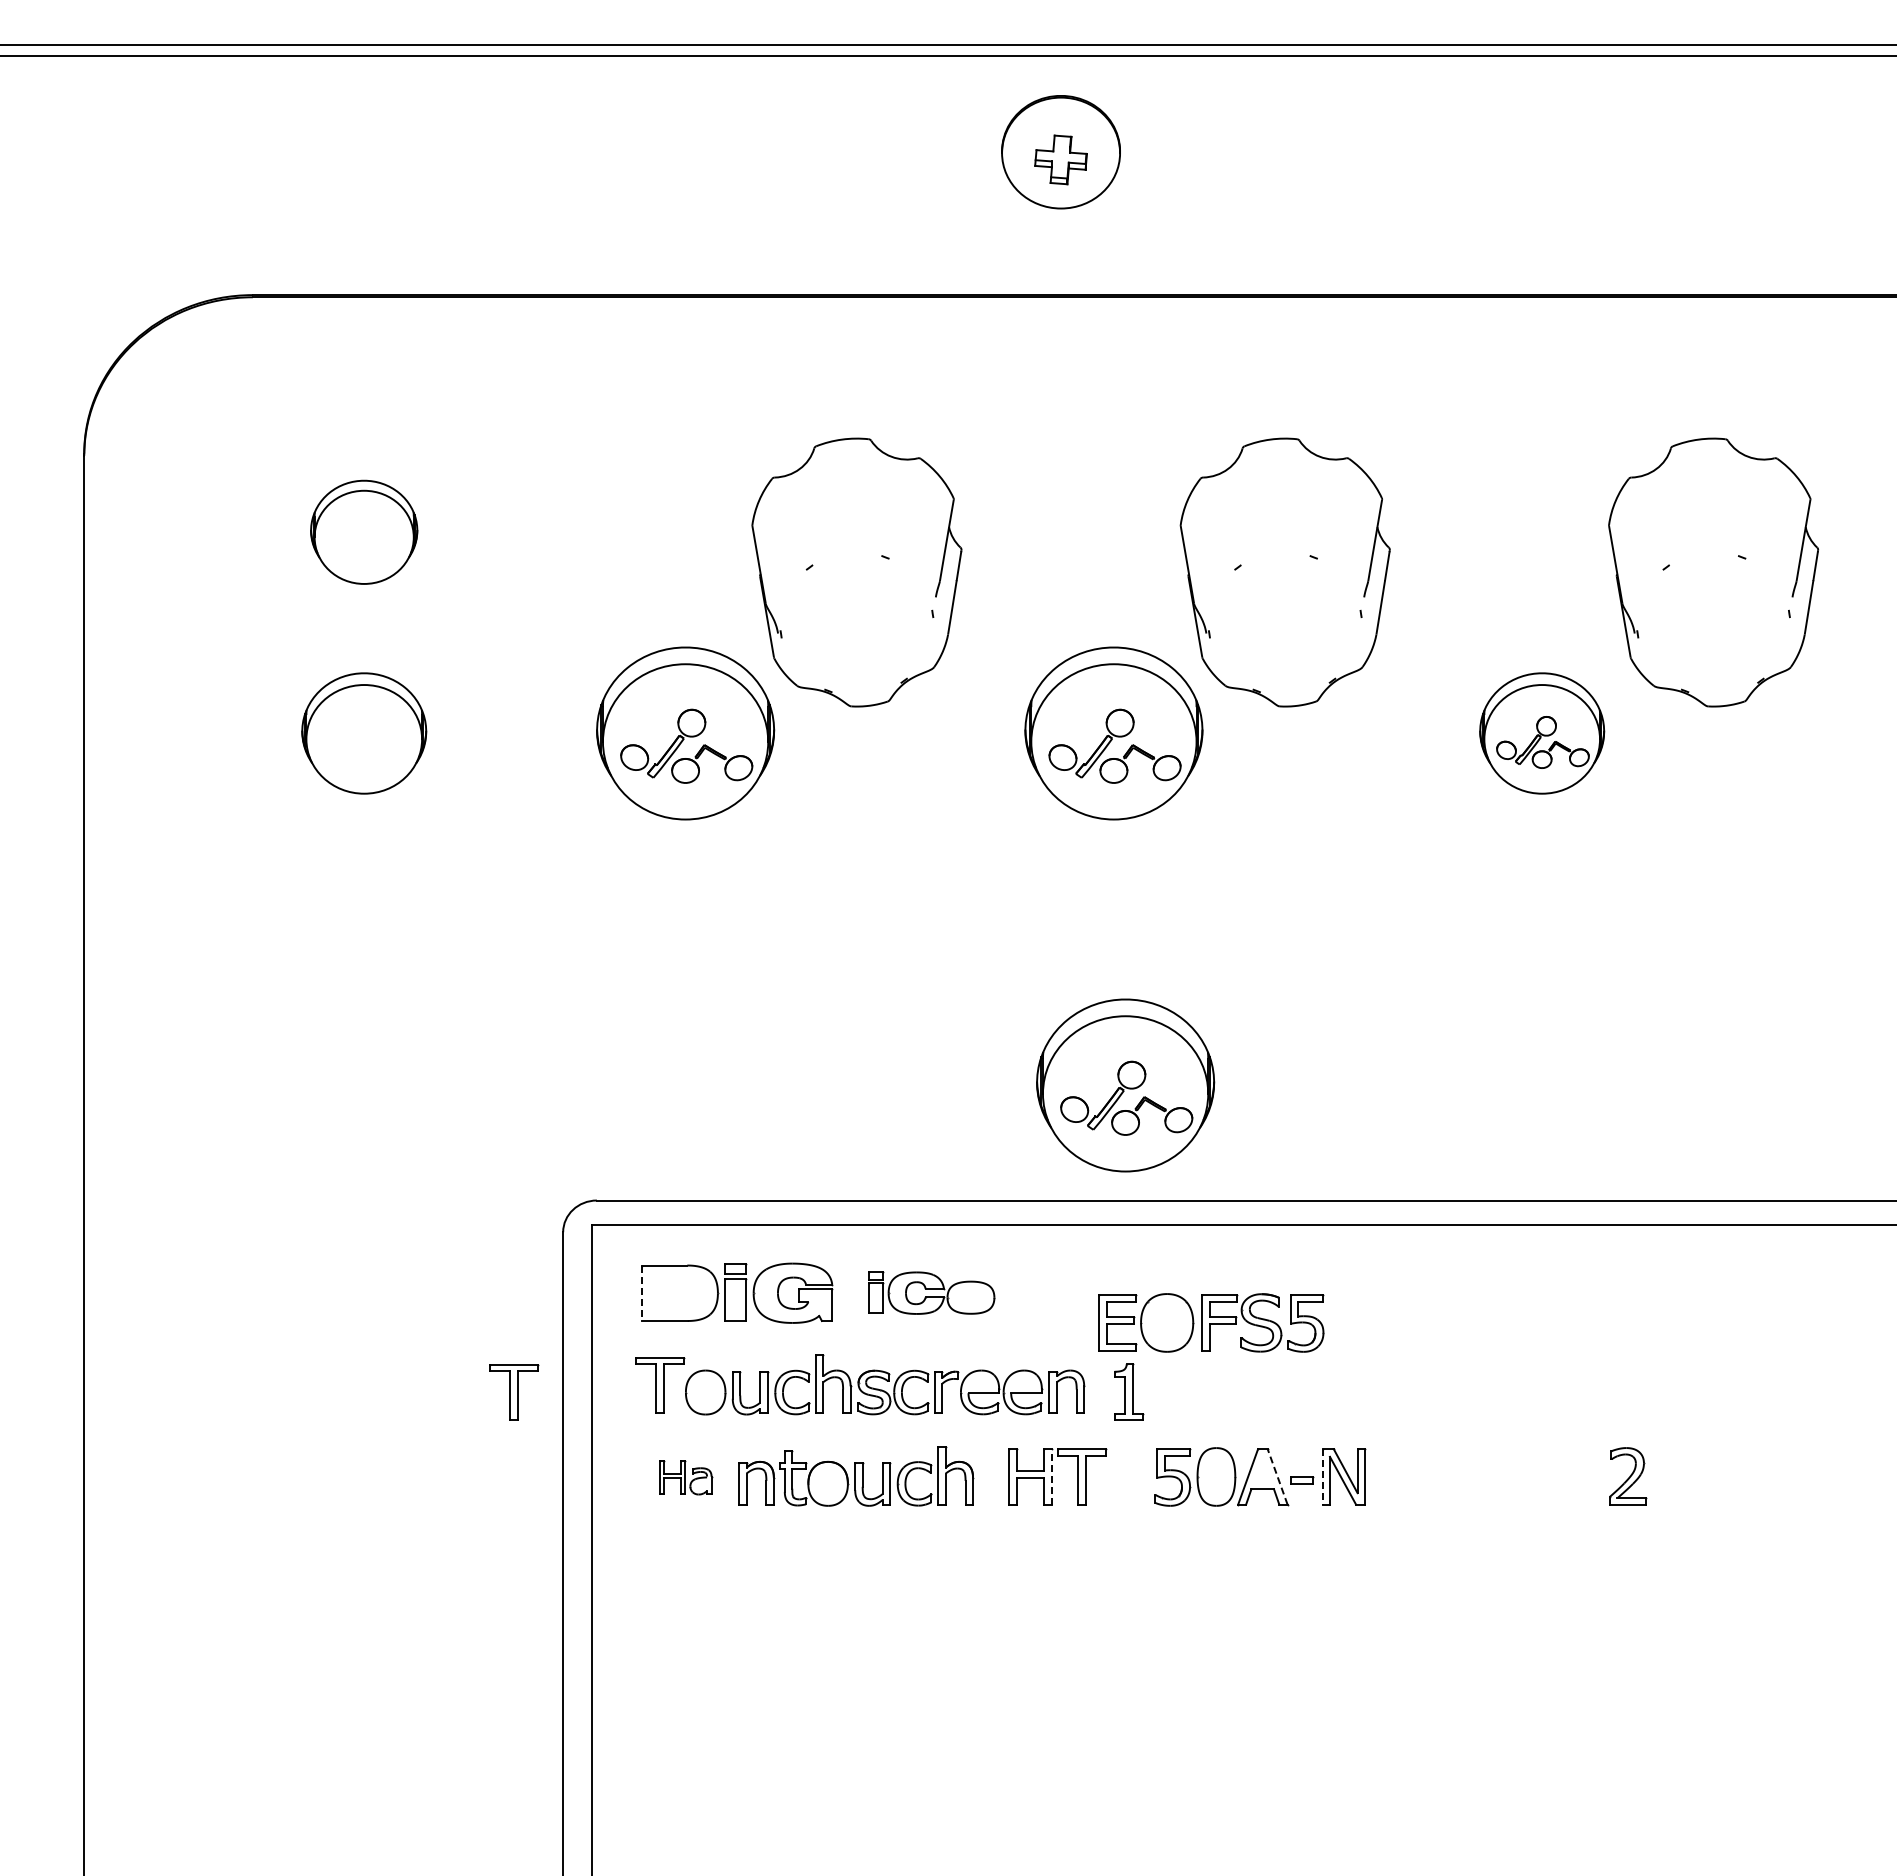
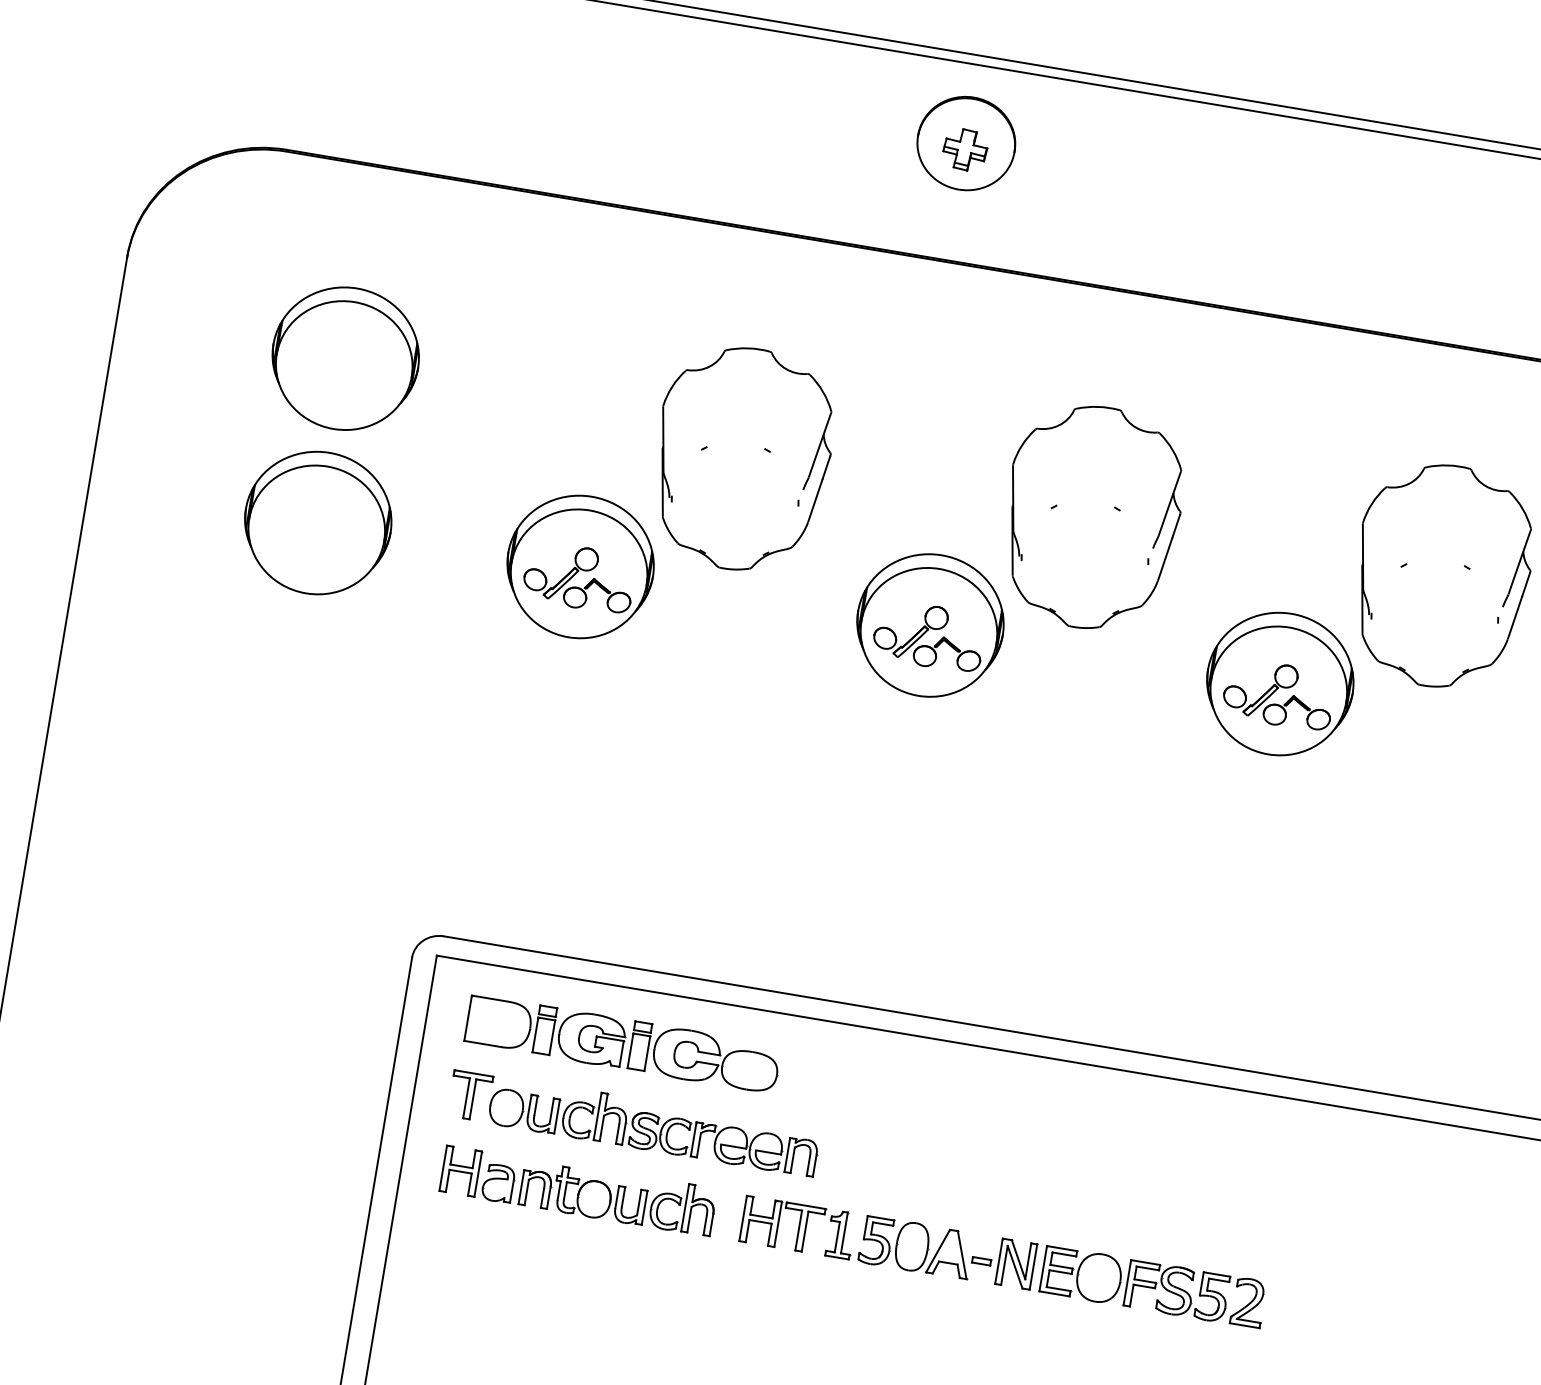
part: (363, 532) -> (344, 358), size x1.67
part: (363, 733) -> (317, 523), size x1.43
part: (1541, 733) -> (1279, 684), size x1.43
part: (1125, 1085) -> (891, 914), removed
part: (931, 1292) -> (704, 1057), size x1.43
line: (641, 1293) -> (467, 1018), dashed -> solid
part: (1211, 1322) -> (1135, 1283), moved
part: (1129, 1391) -> (841, 1234), moved
part: (514, 1392) -> (350, 1081), removed
line: (1052, 1476) -> (778, 1224), dashed -> solid
line: (1277, 1476) -> (962, 1254), dashed -> solid
line: (1322, 1476) -> (998, 1260), dashed -> solid
part: (685, 1477) -> (478, 1174), size x1.67

